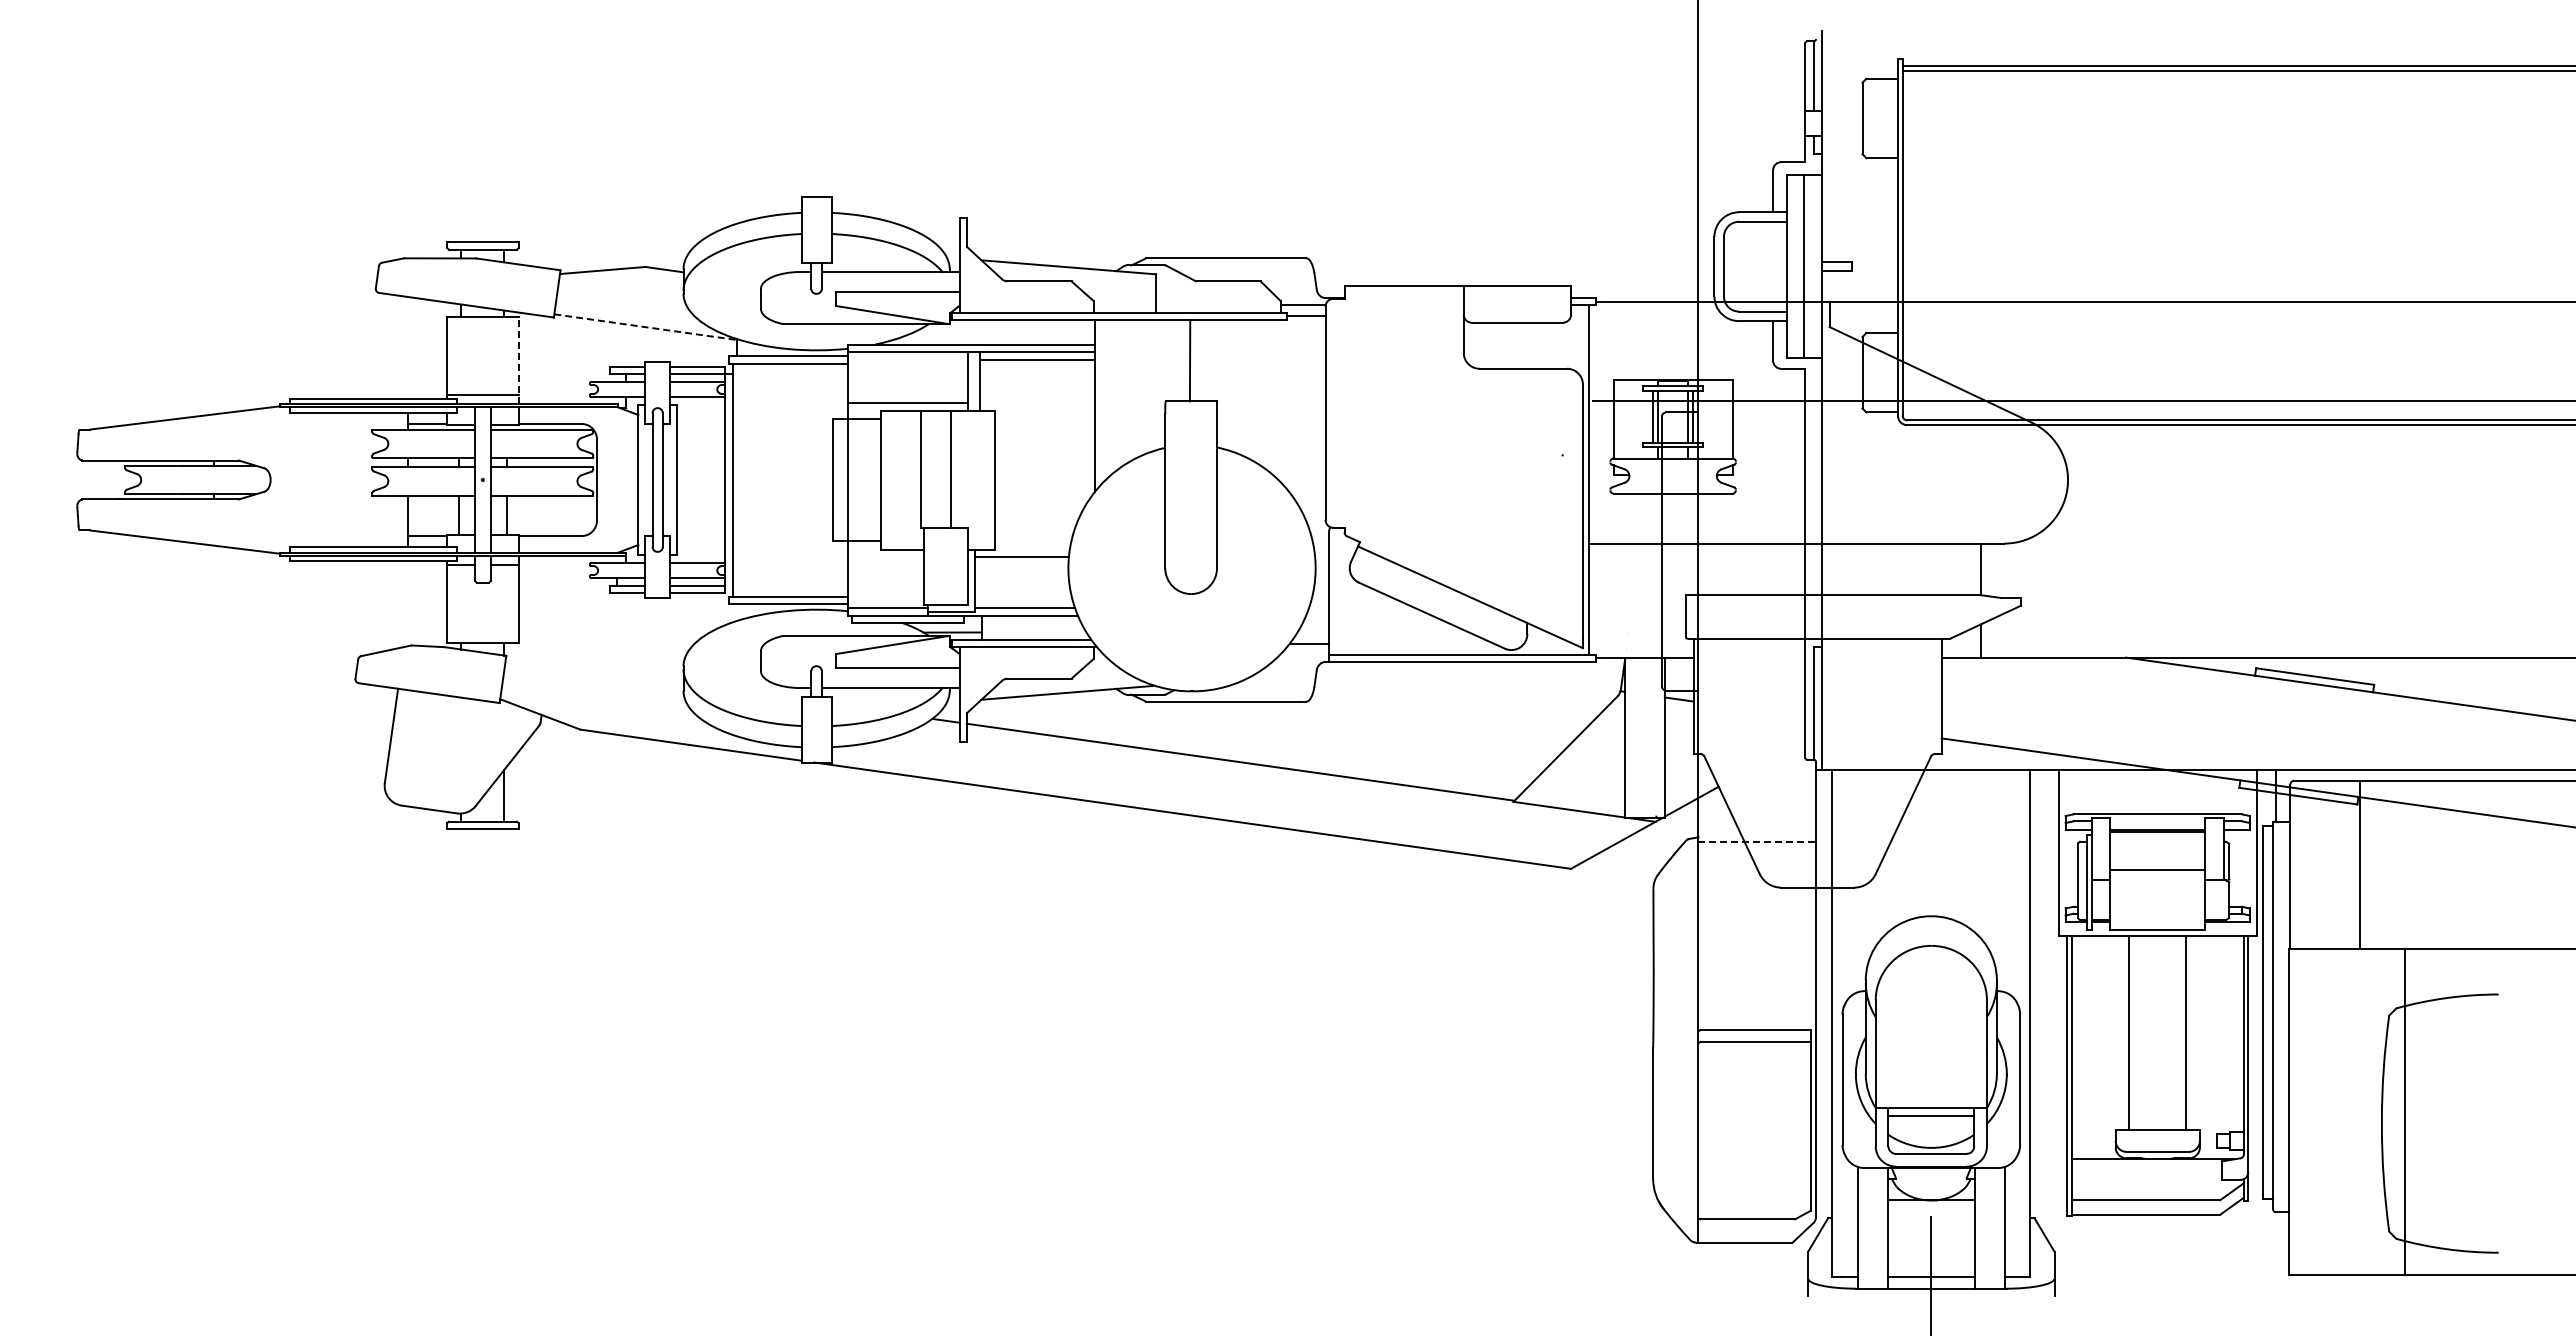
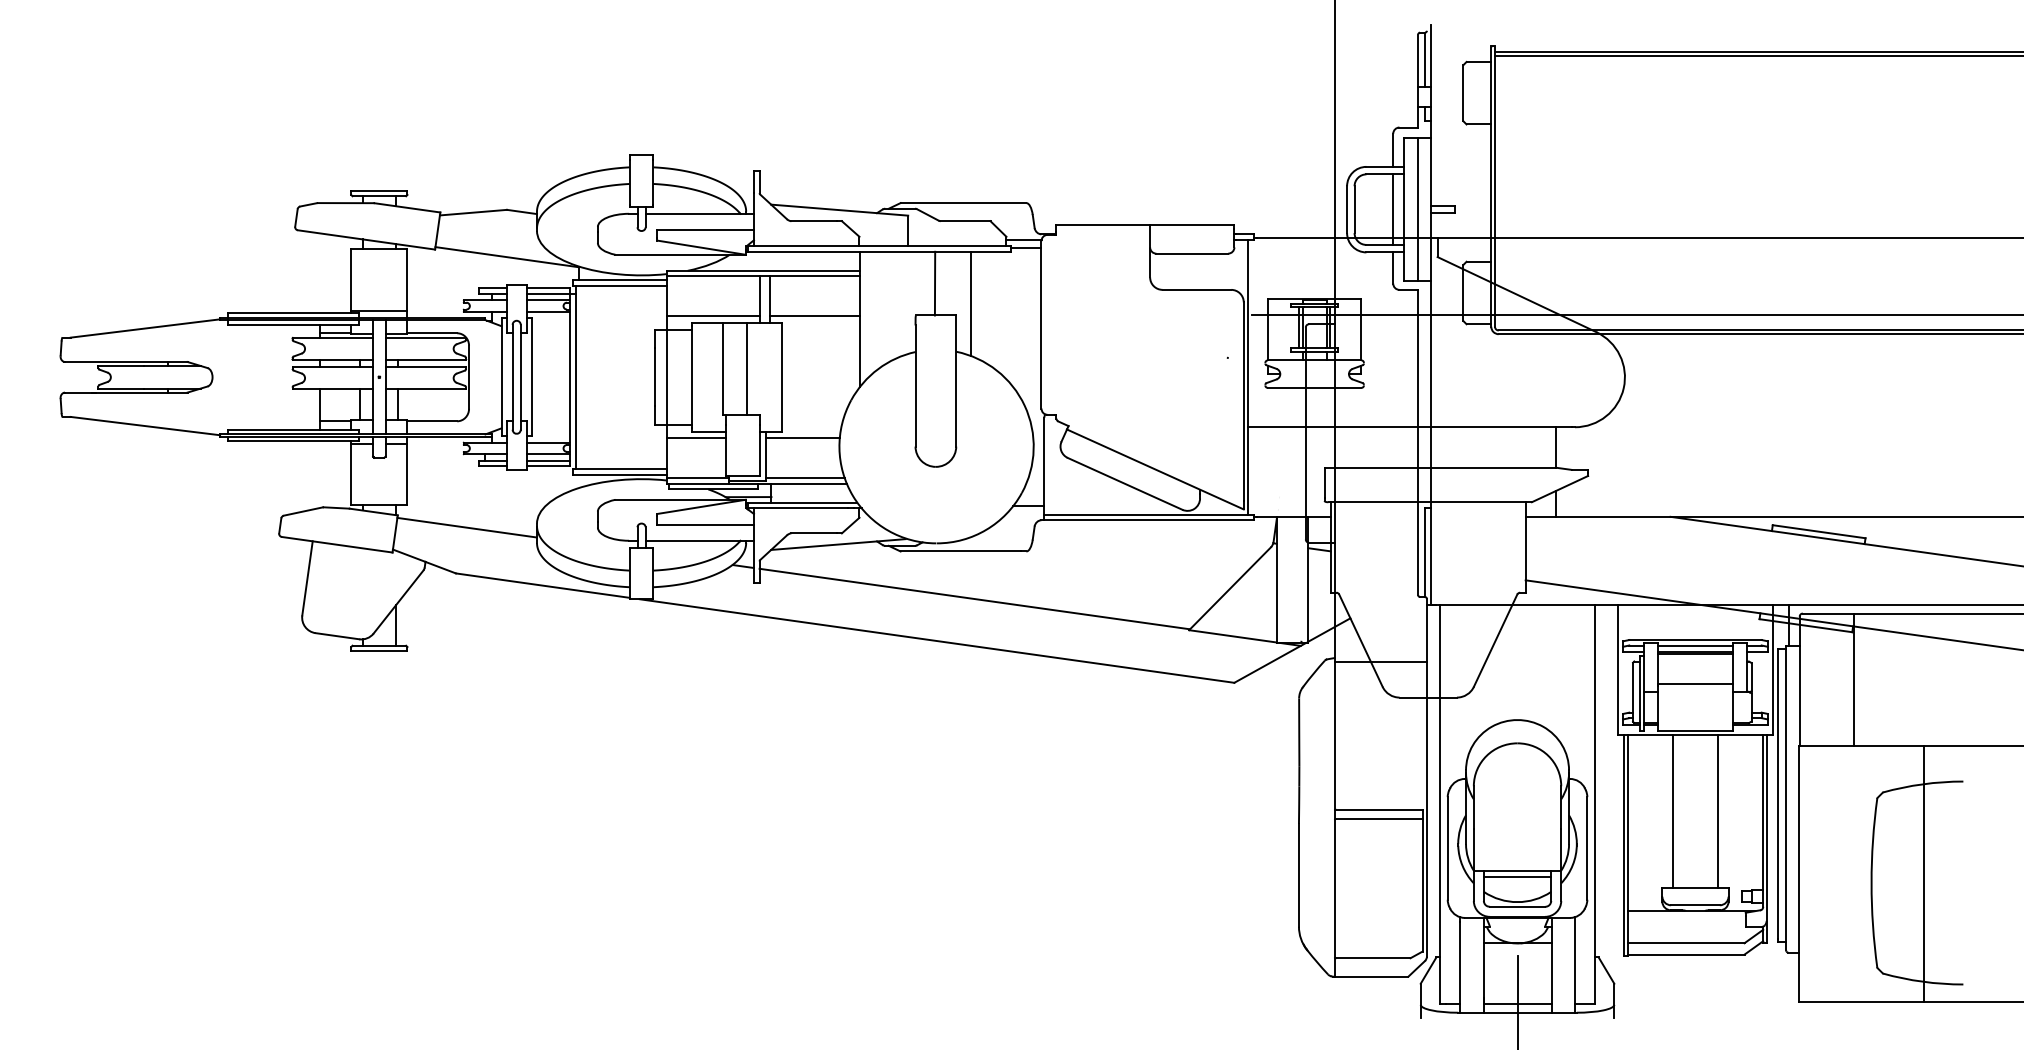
line: (1773, 266) -> (1393, 209), added
line: (646, 327) -> (507, 257), dashed -> solid
line: (1037, 359) -> (815, 316), moved
line: (518, 360) -> (407, 283), dashed -> solid
line: (1235, 386) -> (970, 303), added
line: (885, 557) -> (695, 438), added
line: (594, 670) -> (467, 526), added
line: (2157, 821) -> (1695, 645), added
line: (1757, 842) -> (1380, 662), dashed -> solid
line: (2405, 1111) -> (1924, 873), moved

